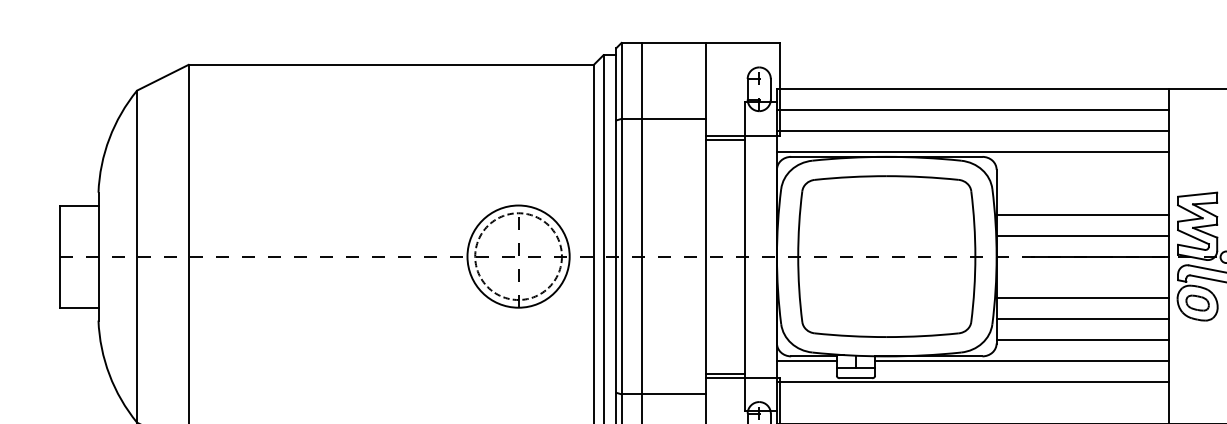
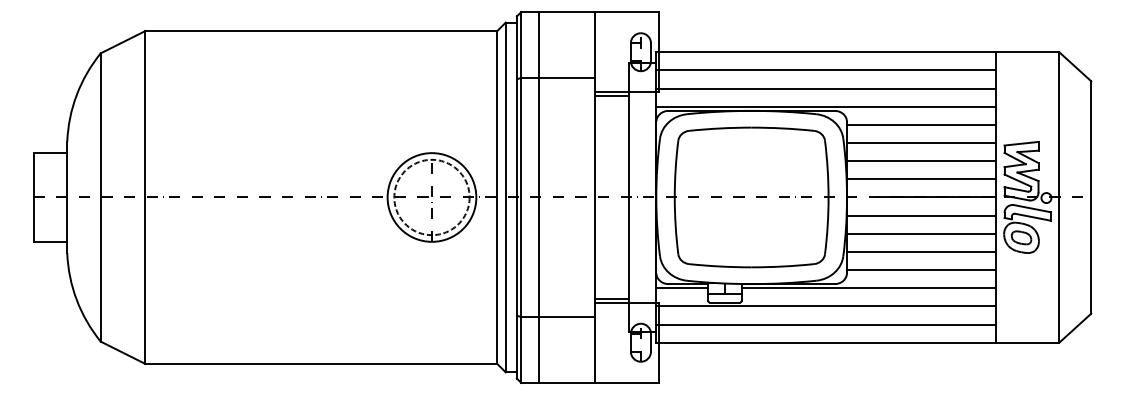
line: (1082, 172) -> (921, 124), added
line: (1082, 194) -> (921, 143), added
line: (1082, 277) -> (921, 215), added
line: (972, 402) -> (826, 324), added

